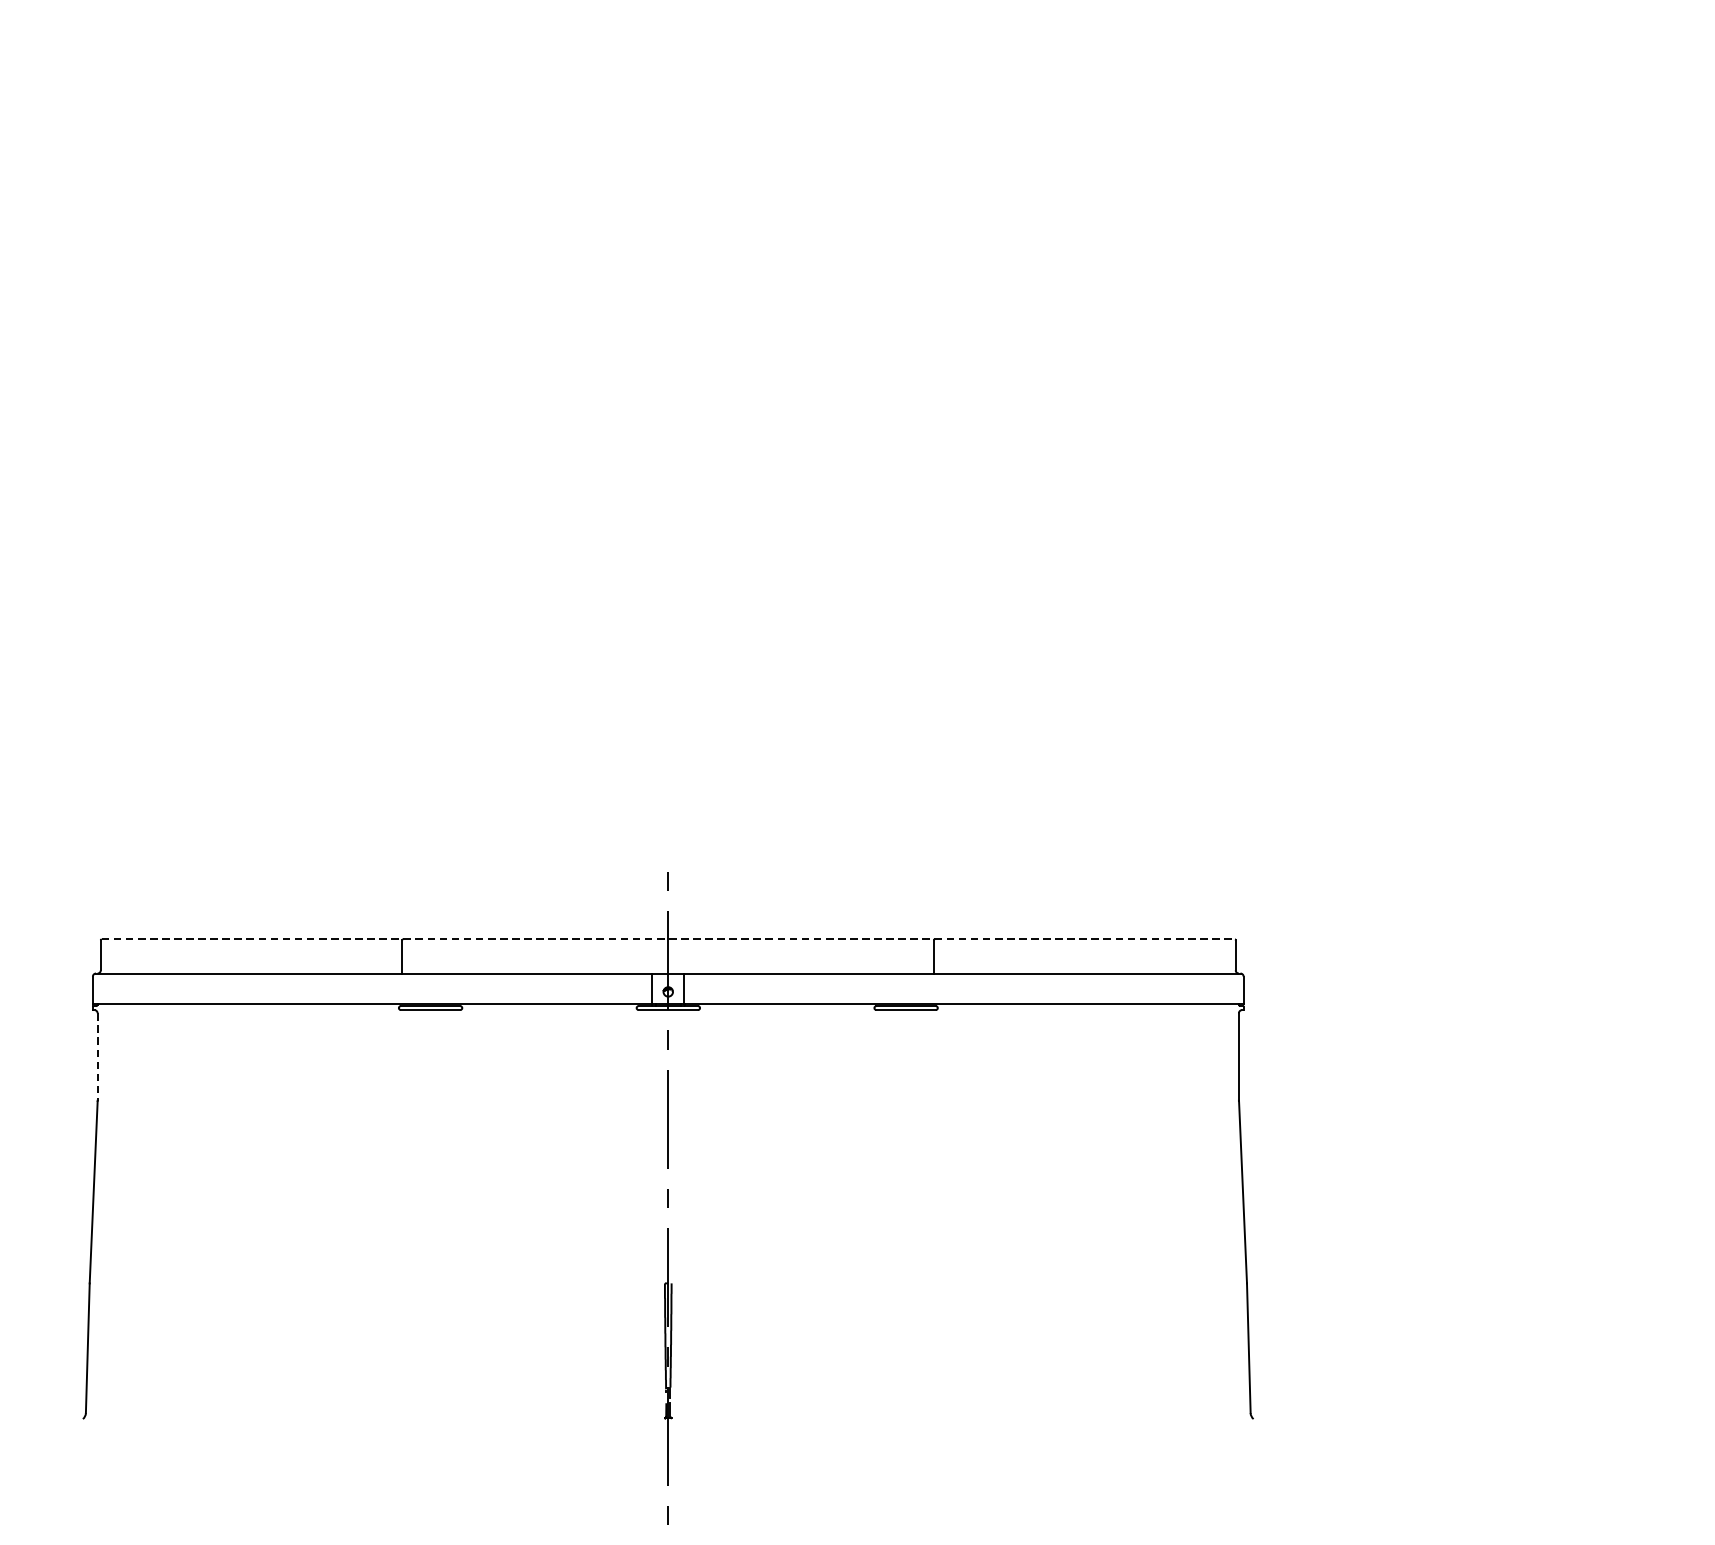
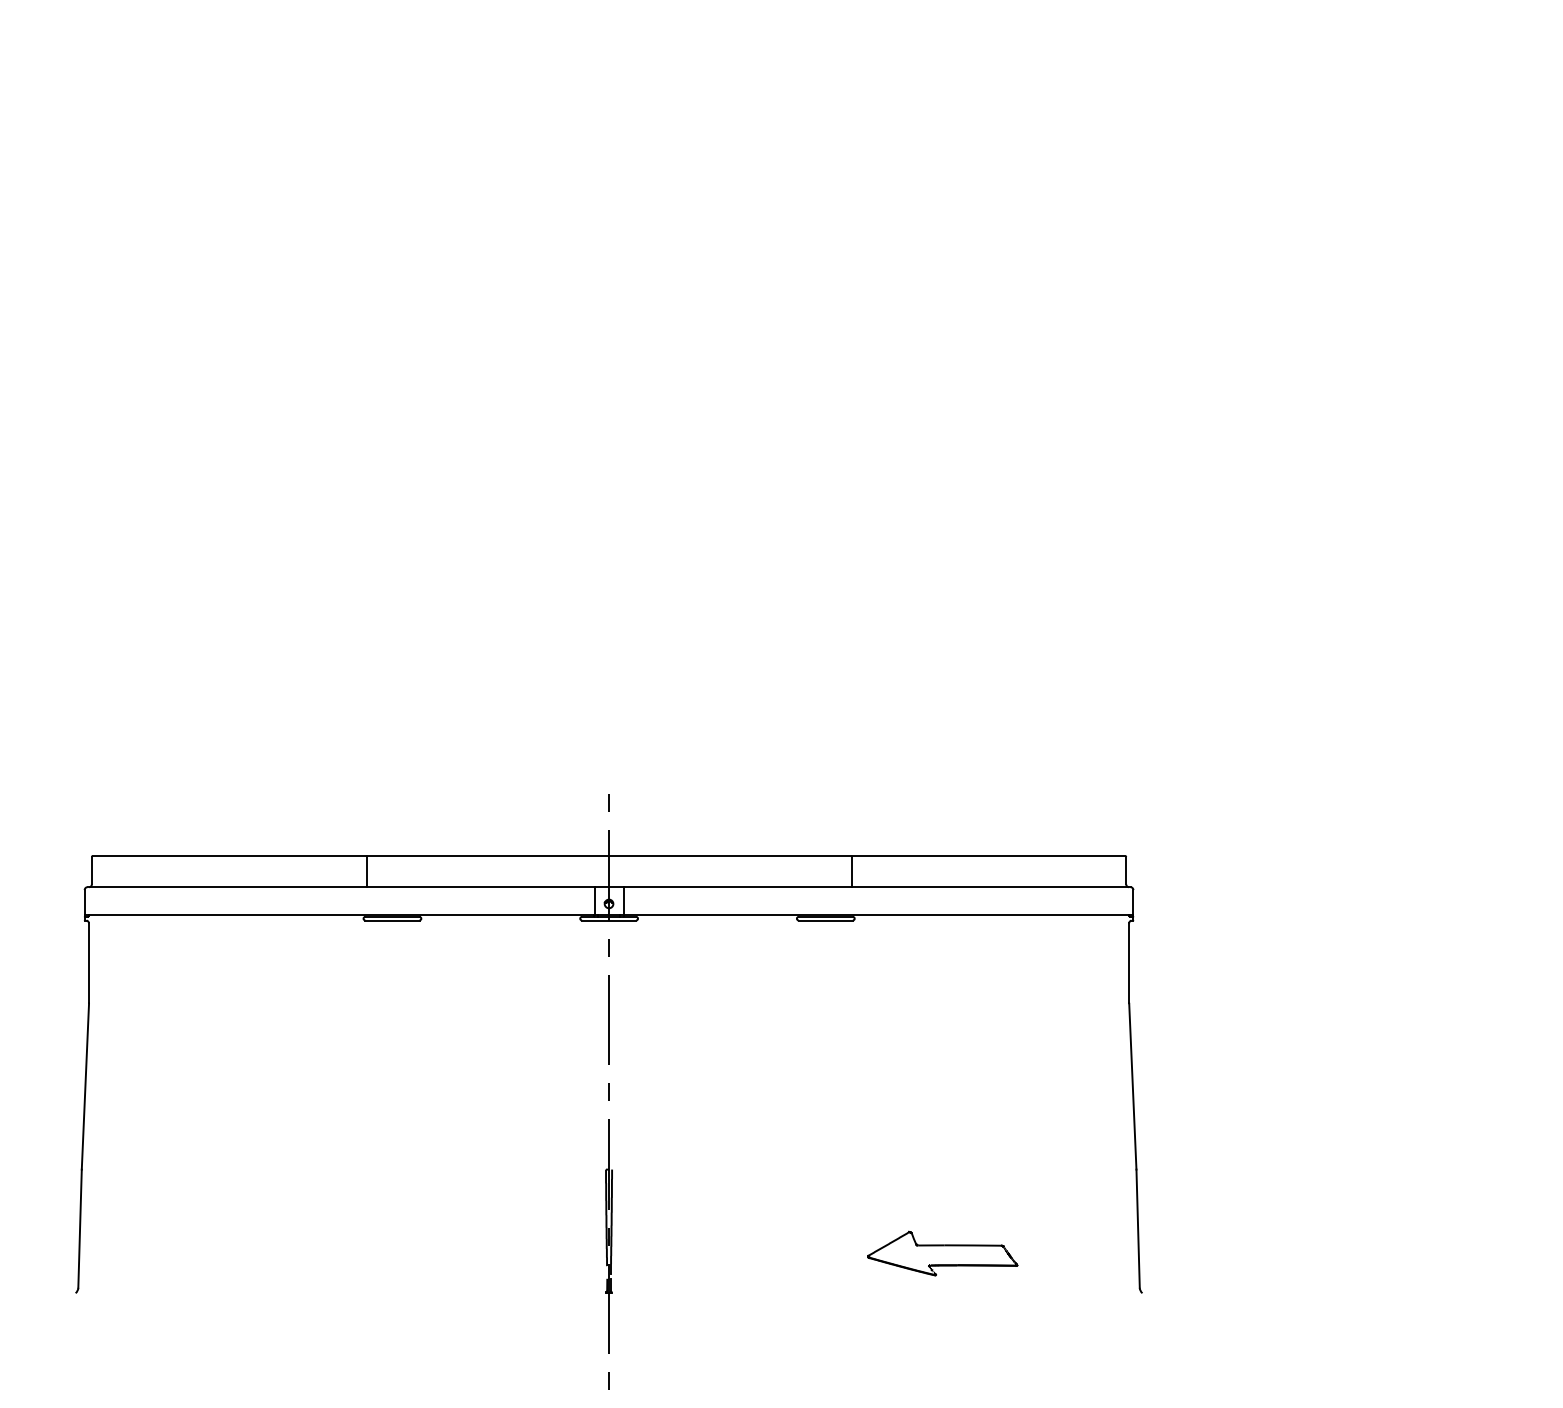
line: (668, 939) -> (609, 856), dashed -> solid
line: (98, 1057) -> (89, 963), dashed -> solid
part: (1034, 1375) -> (942, 1253), added

